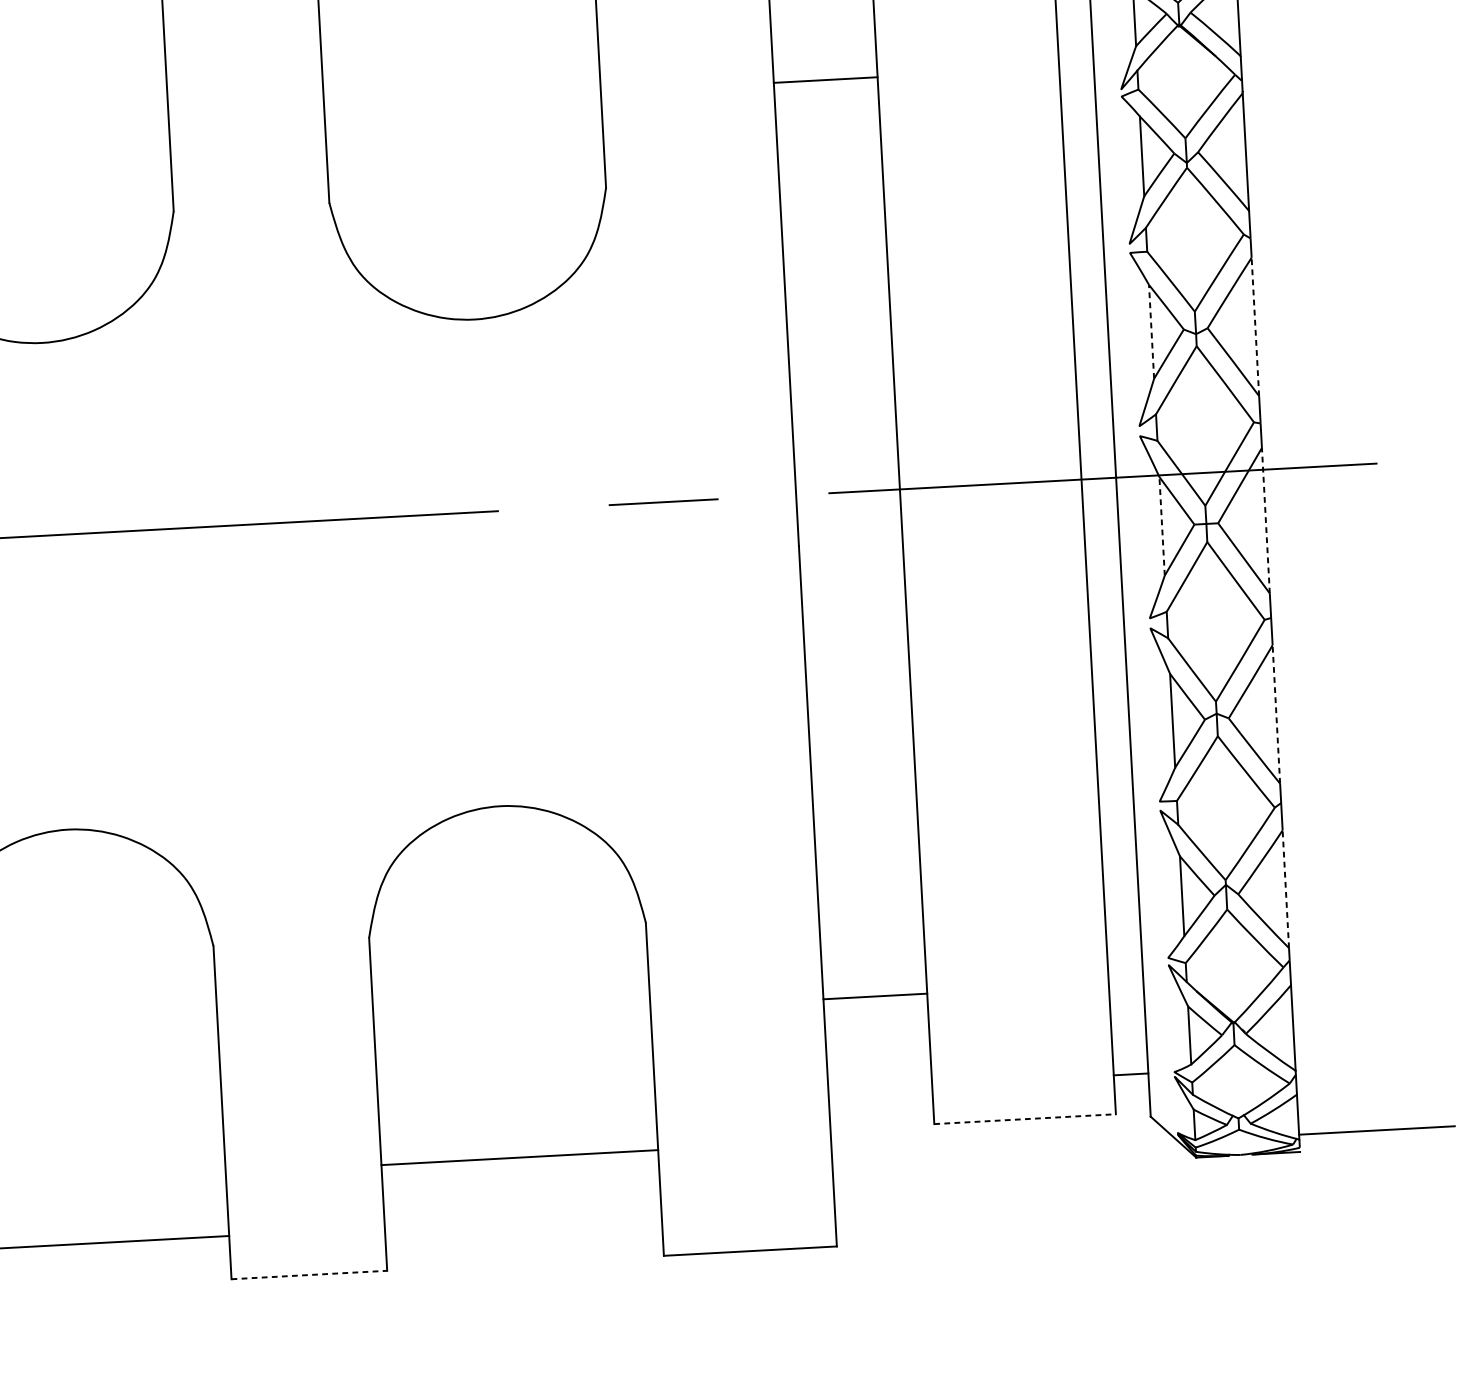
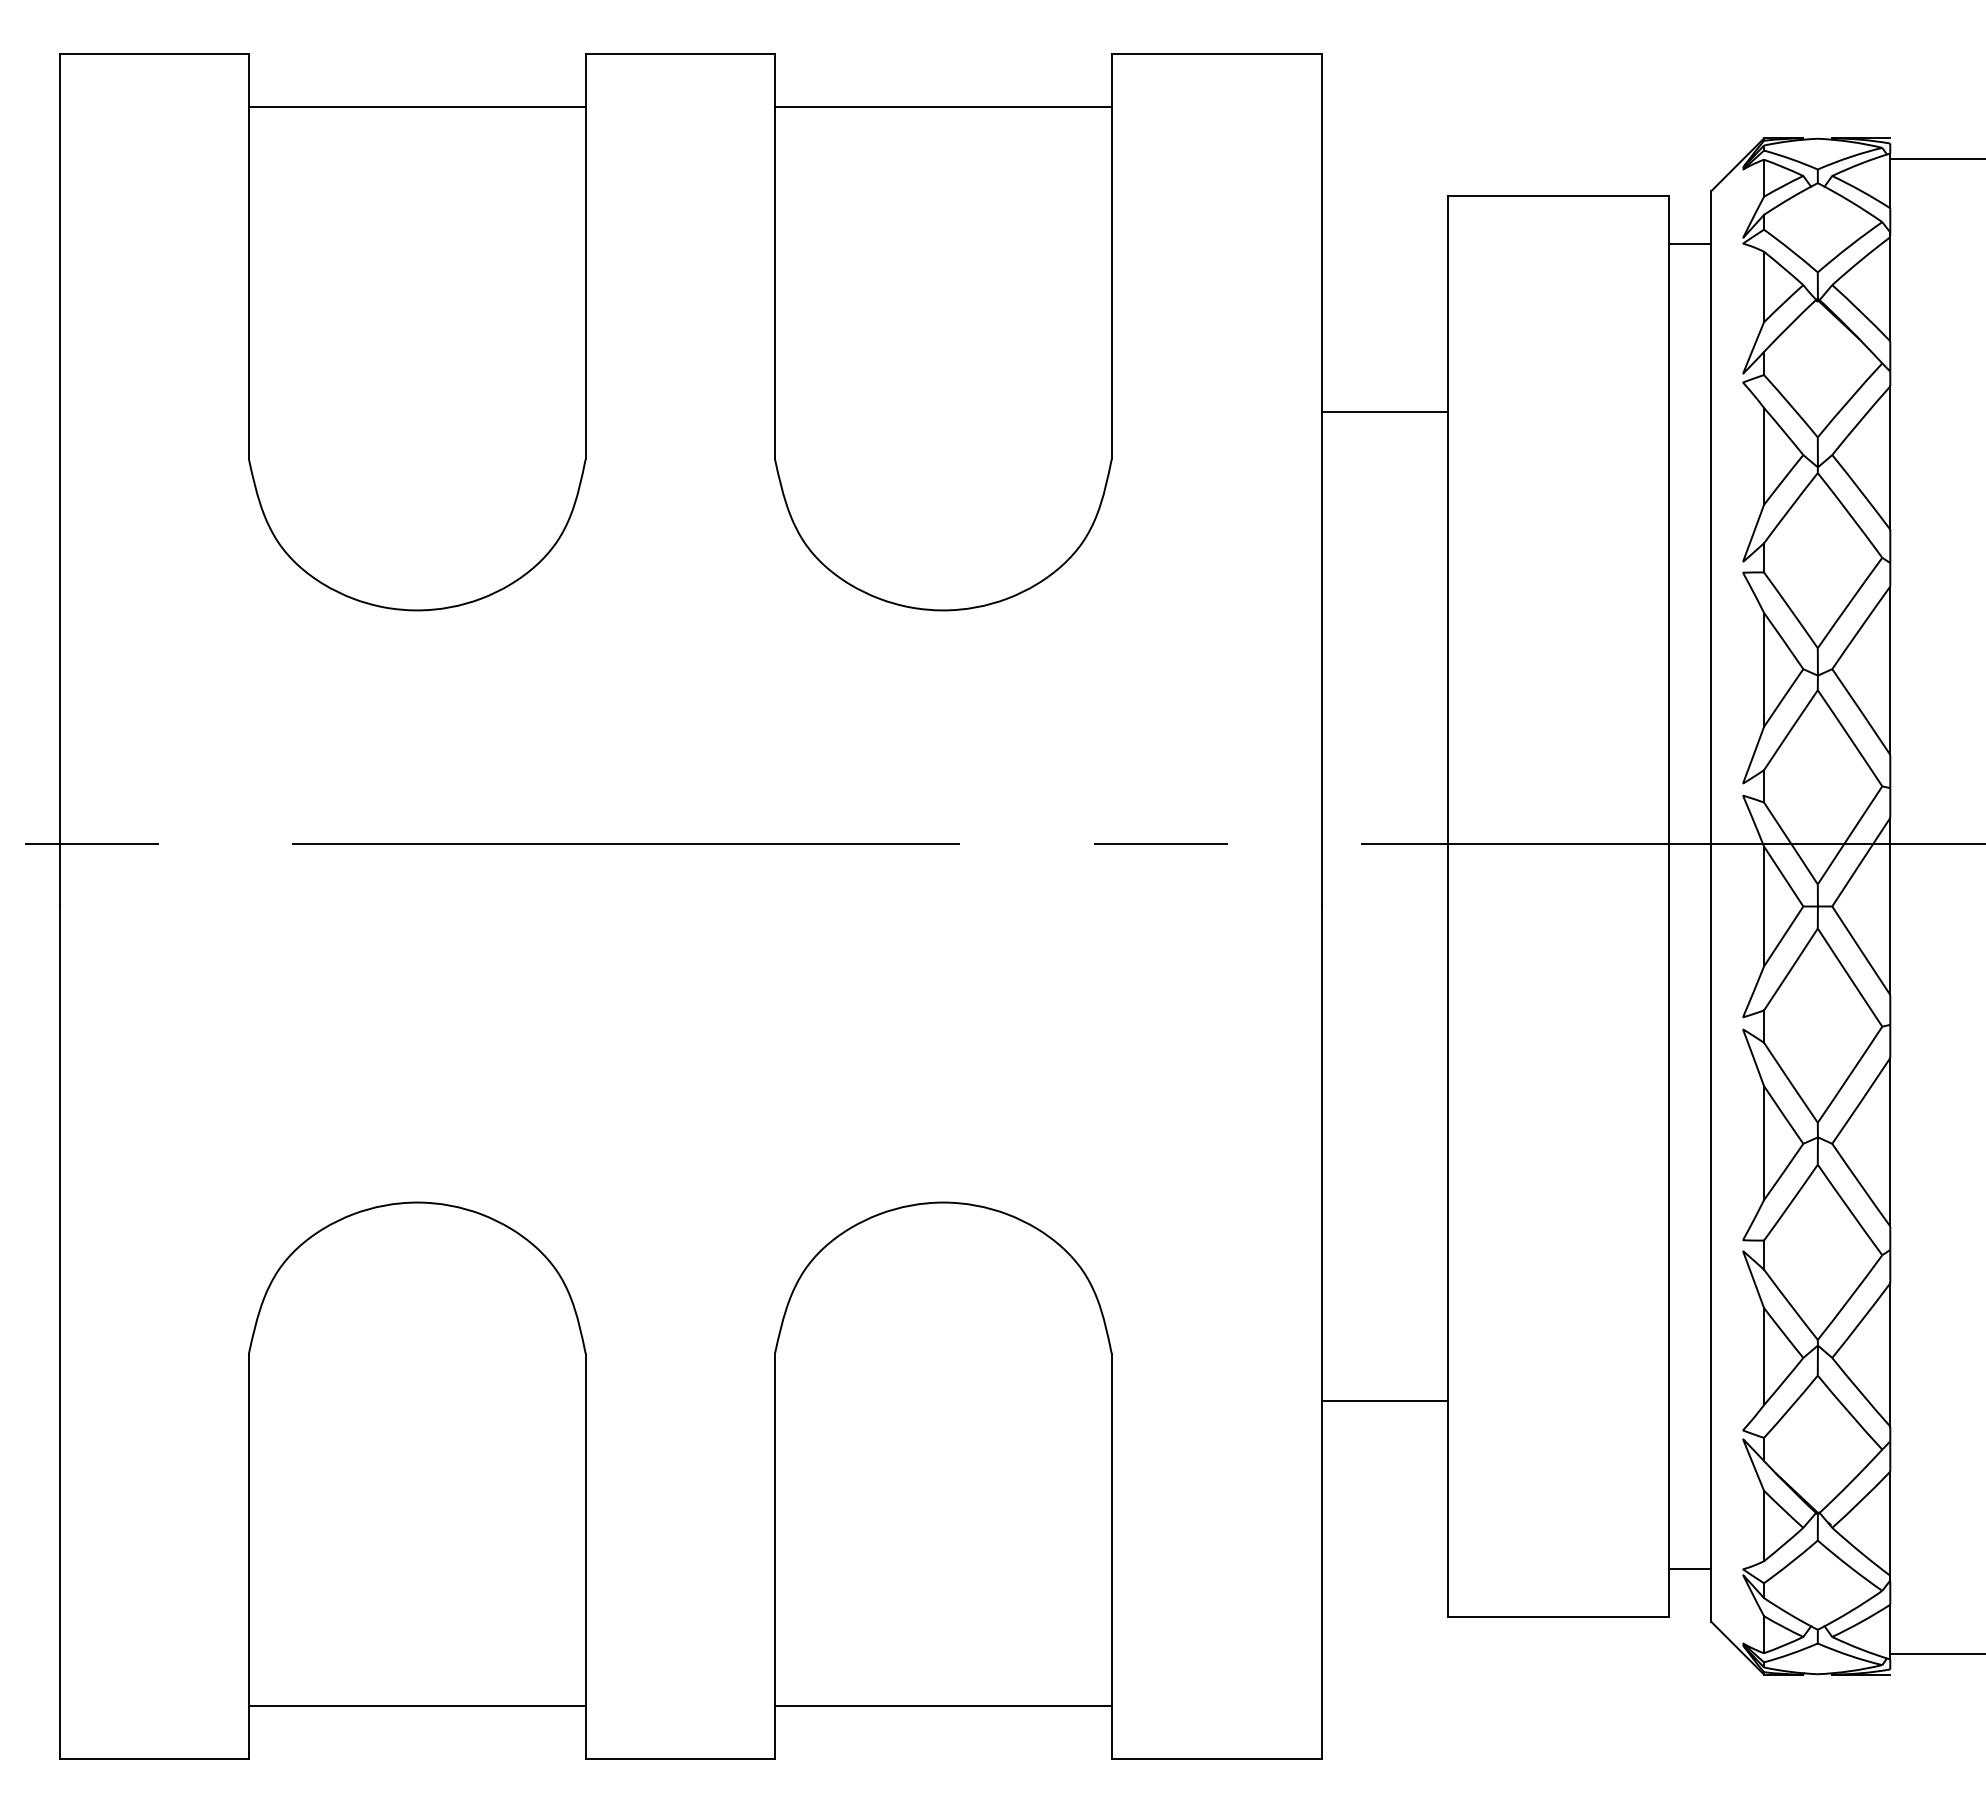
line: (825, 79) -> (1385, 411), moved
line: (1255, 326) -> (1890, 670), dashed -> solid
line: (1151, 331) -> (1764, 669), dashed -> solid
line: (1266, 520) -> (1890, 906), dashed -> solid
line: (1162, 526) -> (1764, 906), dashed -> solid
line: (1276, 713) -> (1890, 1141), dashed -> solid
line: (1286, 888) -> (1890, 1354), dashed -> solid
line: (875, 996) -> (1385, 1400), moved
line: (1025, 1119) -> (1559, 1616), dashed -> solid
line: (519, 1157) -> (943, 1706), moved
line: (309, 1274) -> (680, 1758), dashed -> solid

